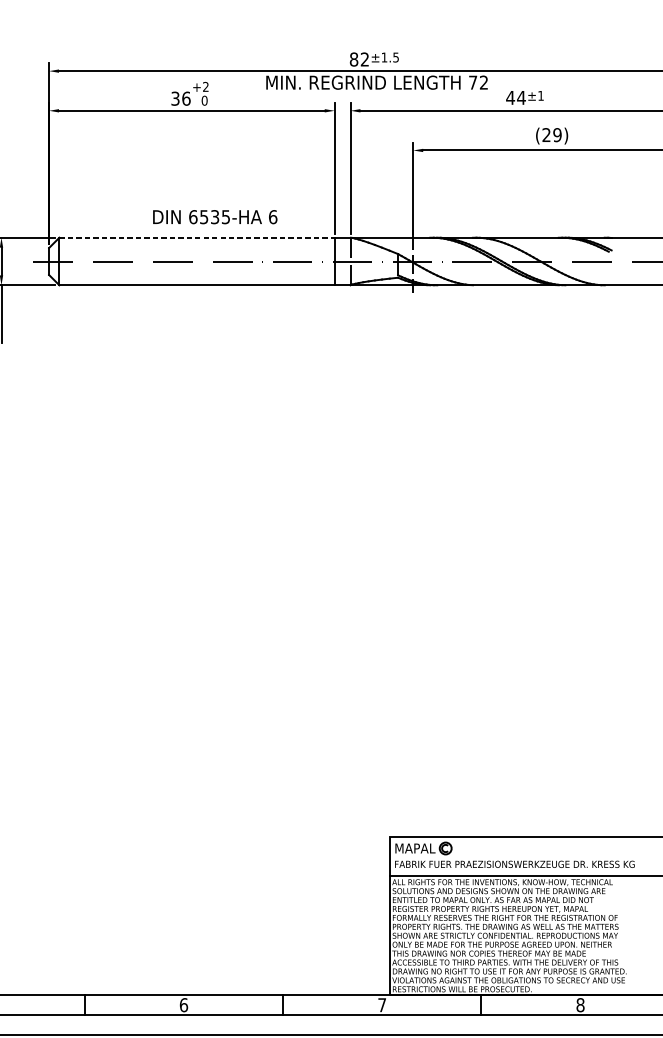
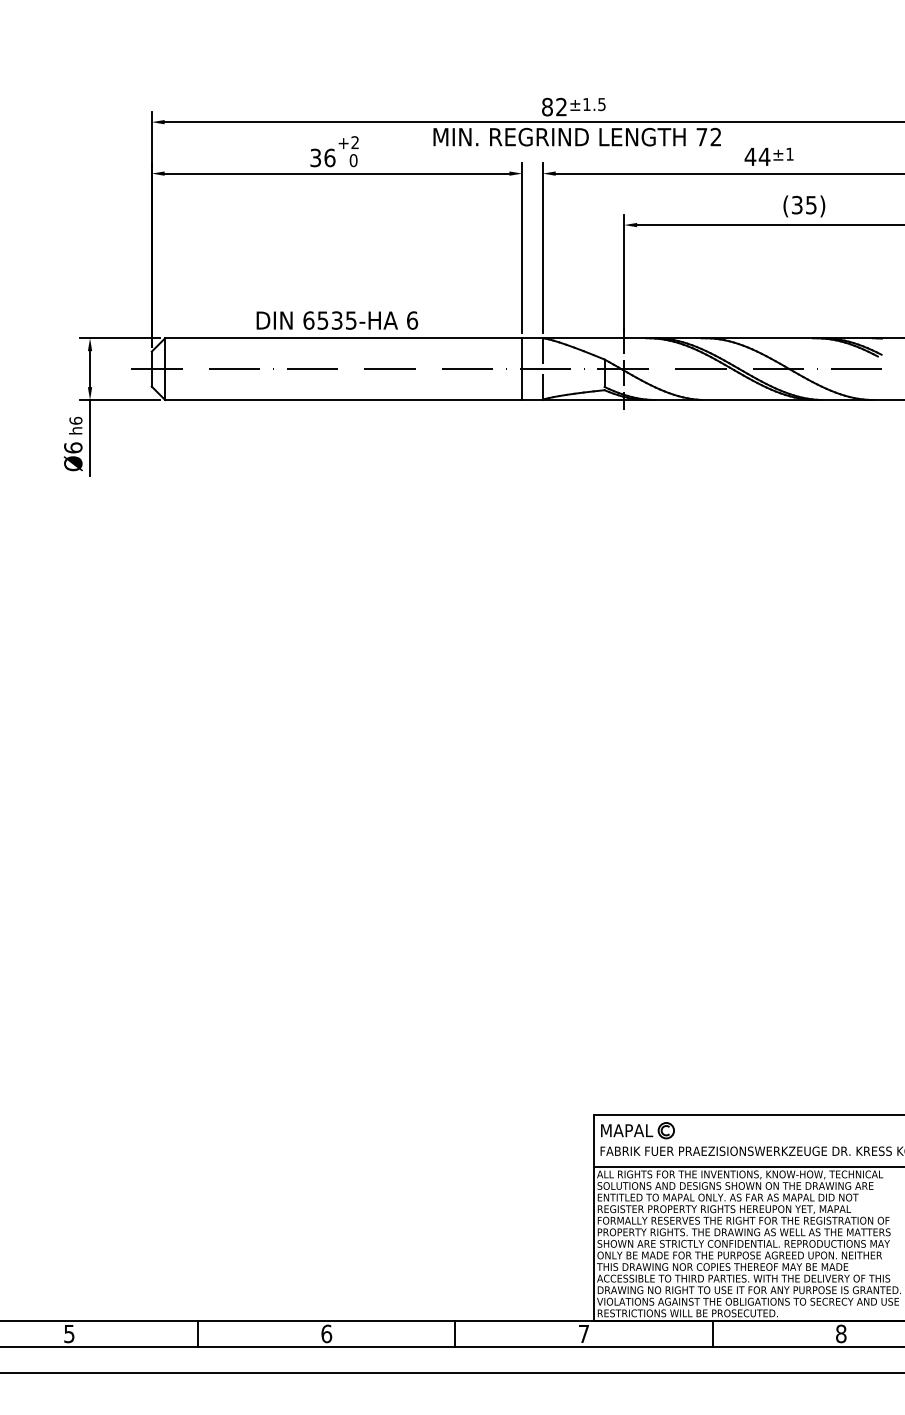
text: (552, 134) -> (804, 204), (29) -> (35)
text: (215, 217) -> (337, 320), moved
line: (196, 237) -> (343, 338), dashed -> solid

